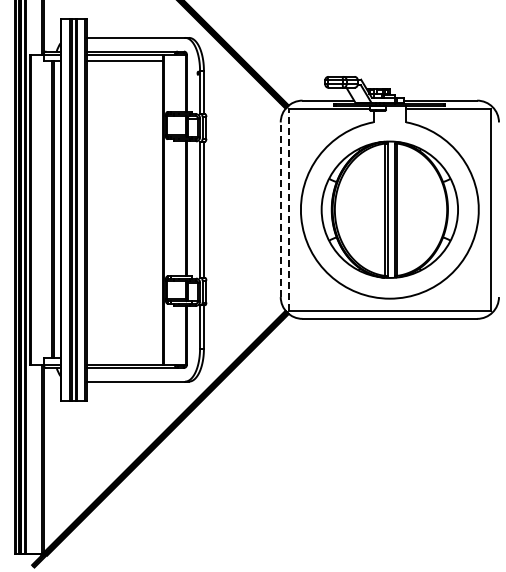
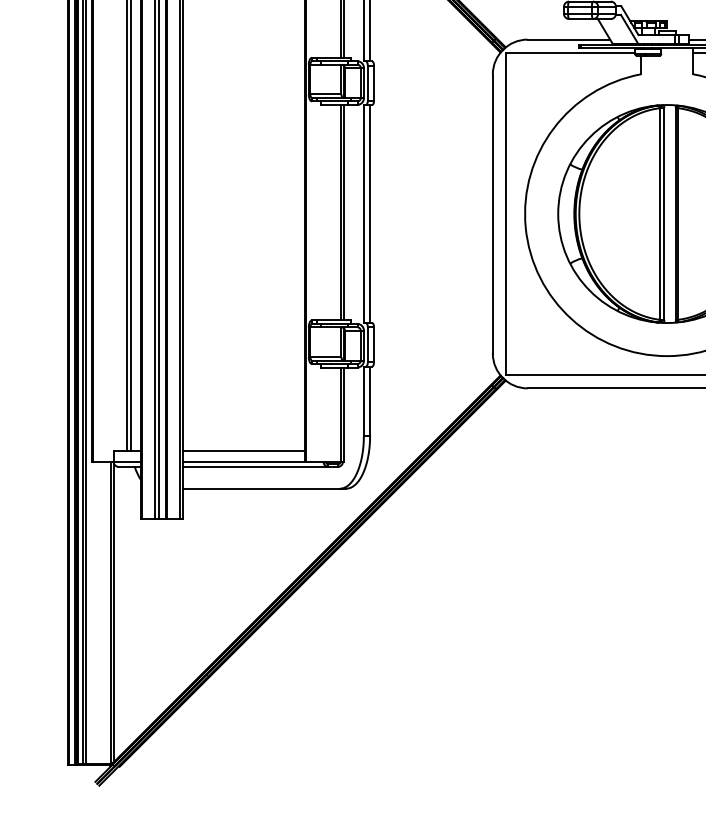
line: (280, 209) -> (492, 213), dashed -> solid
line: (288, 209) -> (505, 213), dashed -> solid
line: (124, 358) -> (243, 451), added

